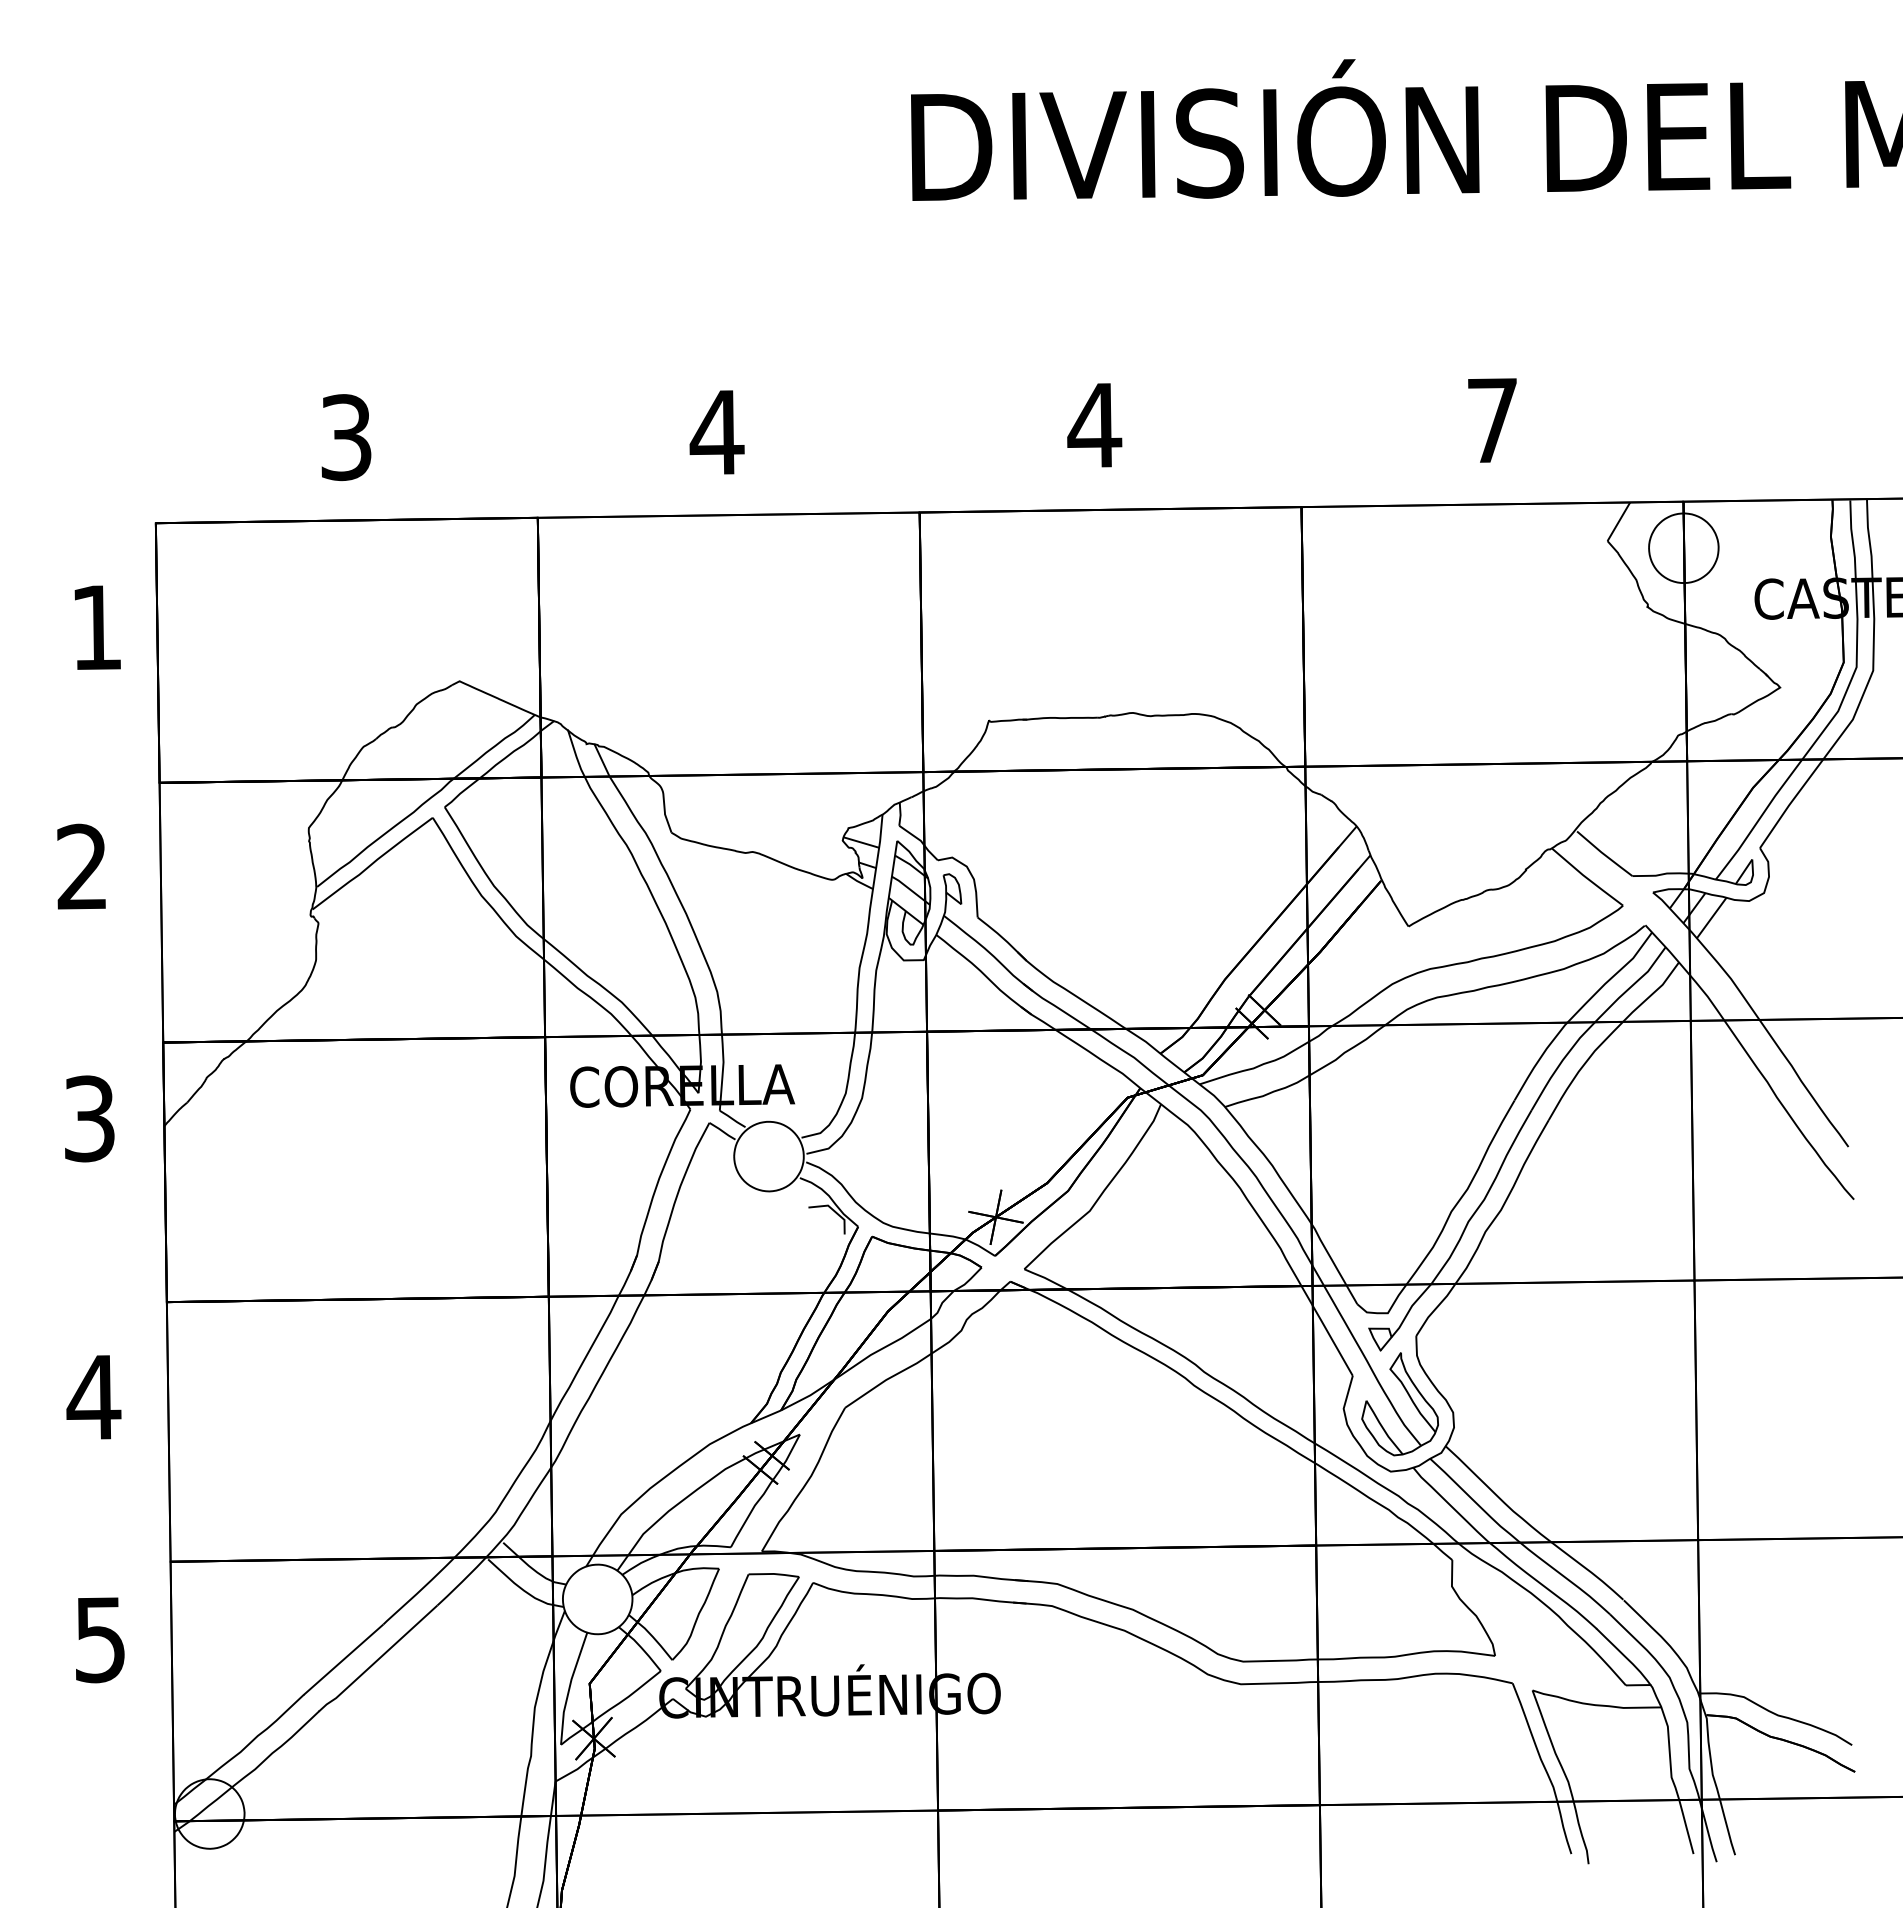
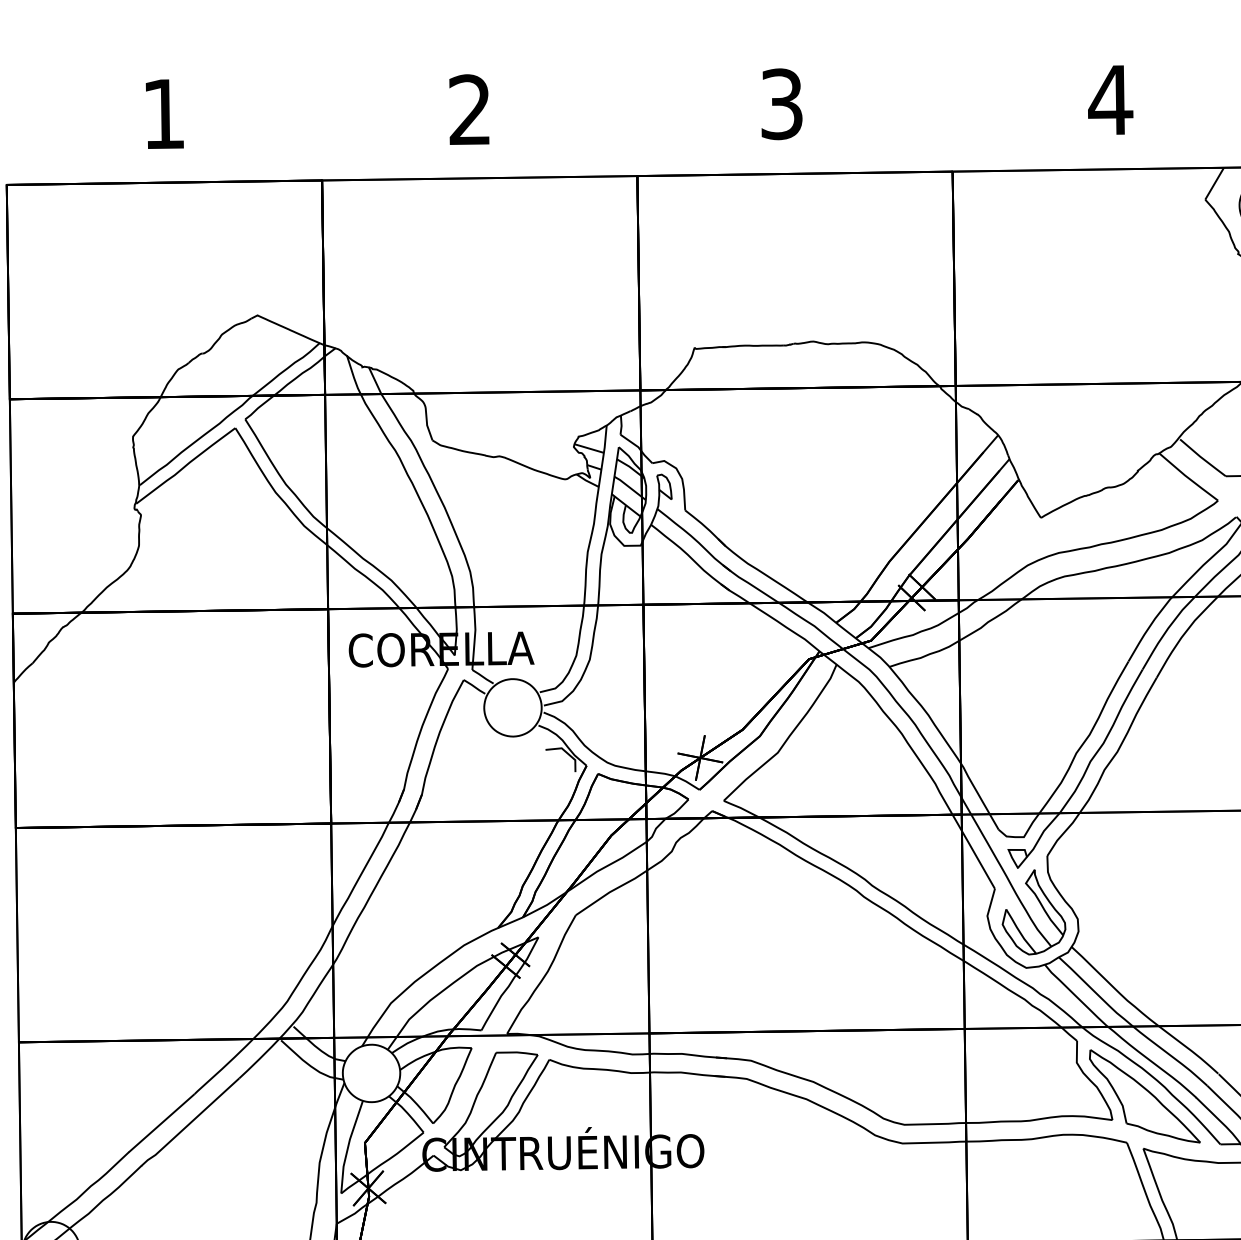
text: (1492, 420) -> (1110, 100), 7 -> 4
text: (1094, 425) -> (781, 104), 4 -> 3
text: (716, 431) -> (469, 109), 4 -> 2
text: (346, 437) -> (164, 114), 3 -> 1
part: (1533, 1626) -> (1144, 1095), added

